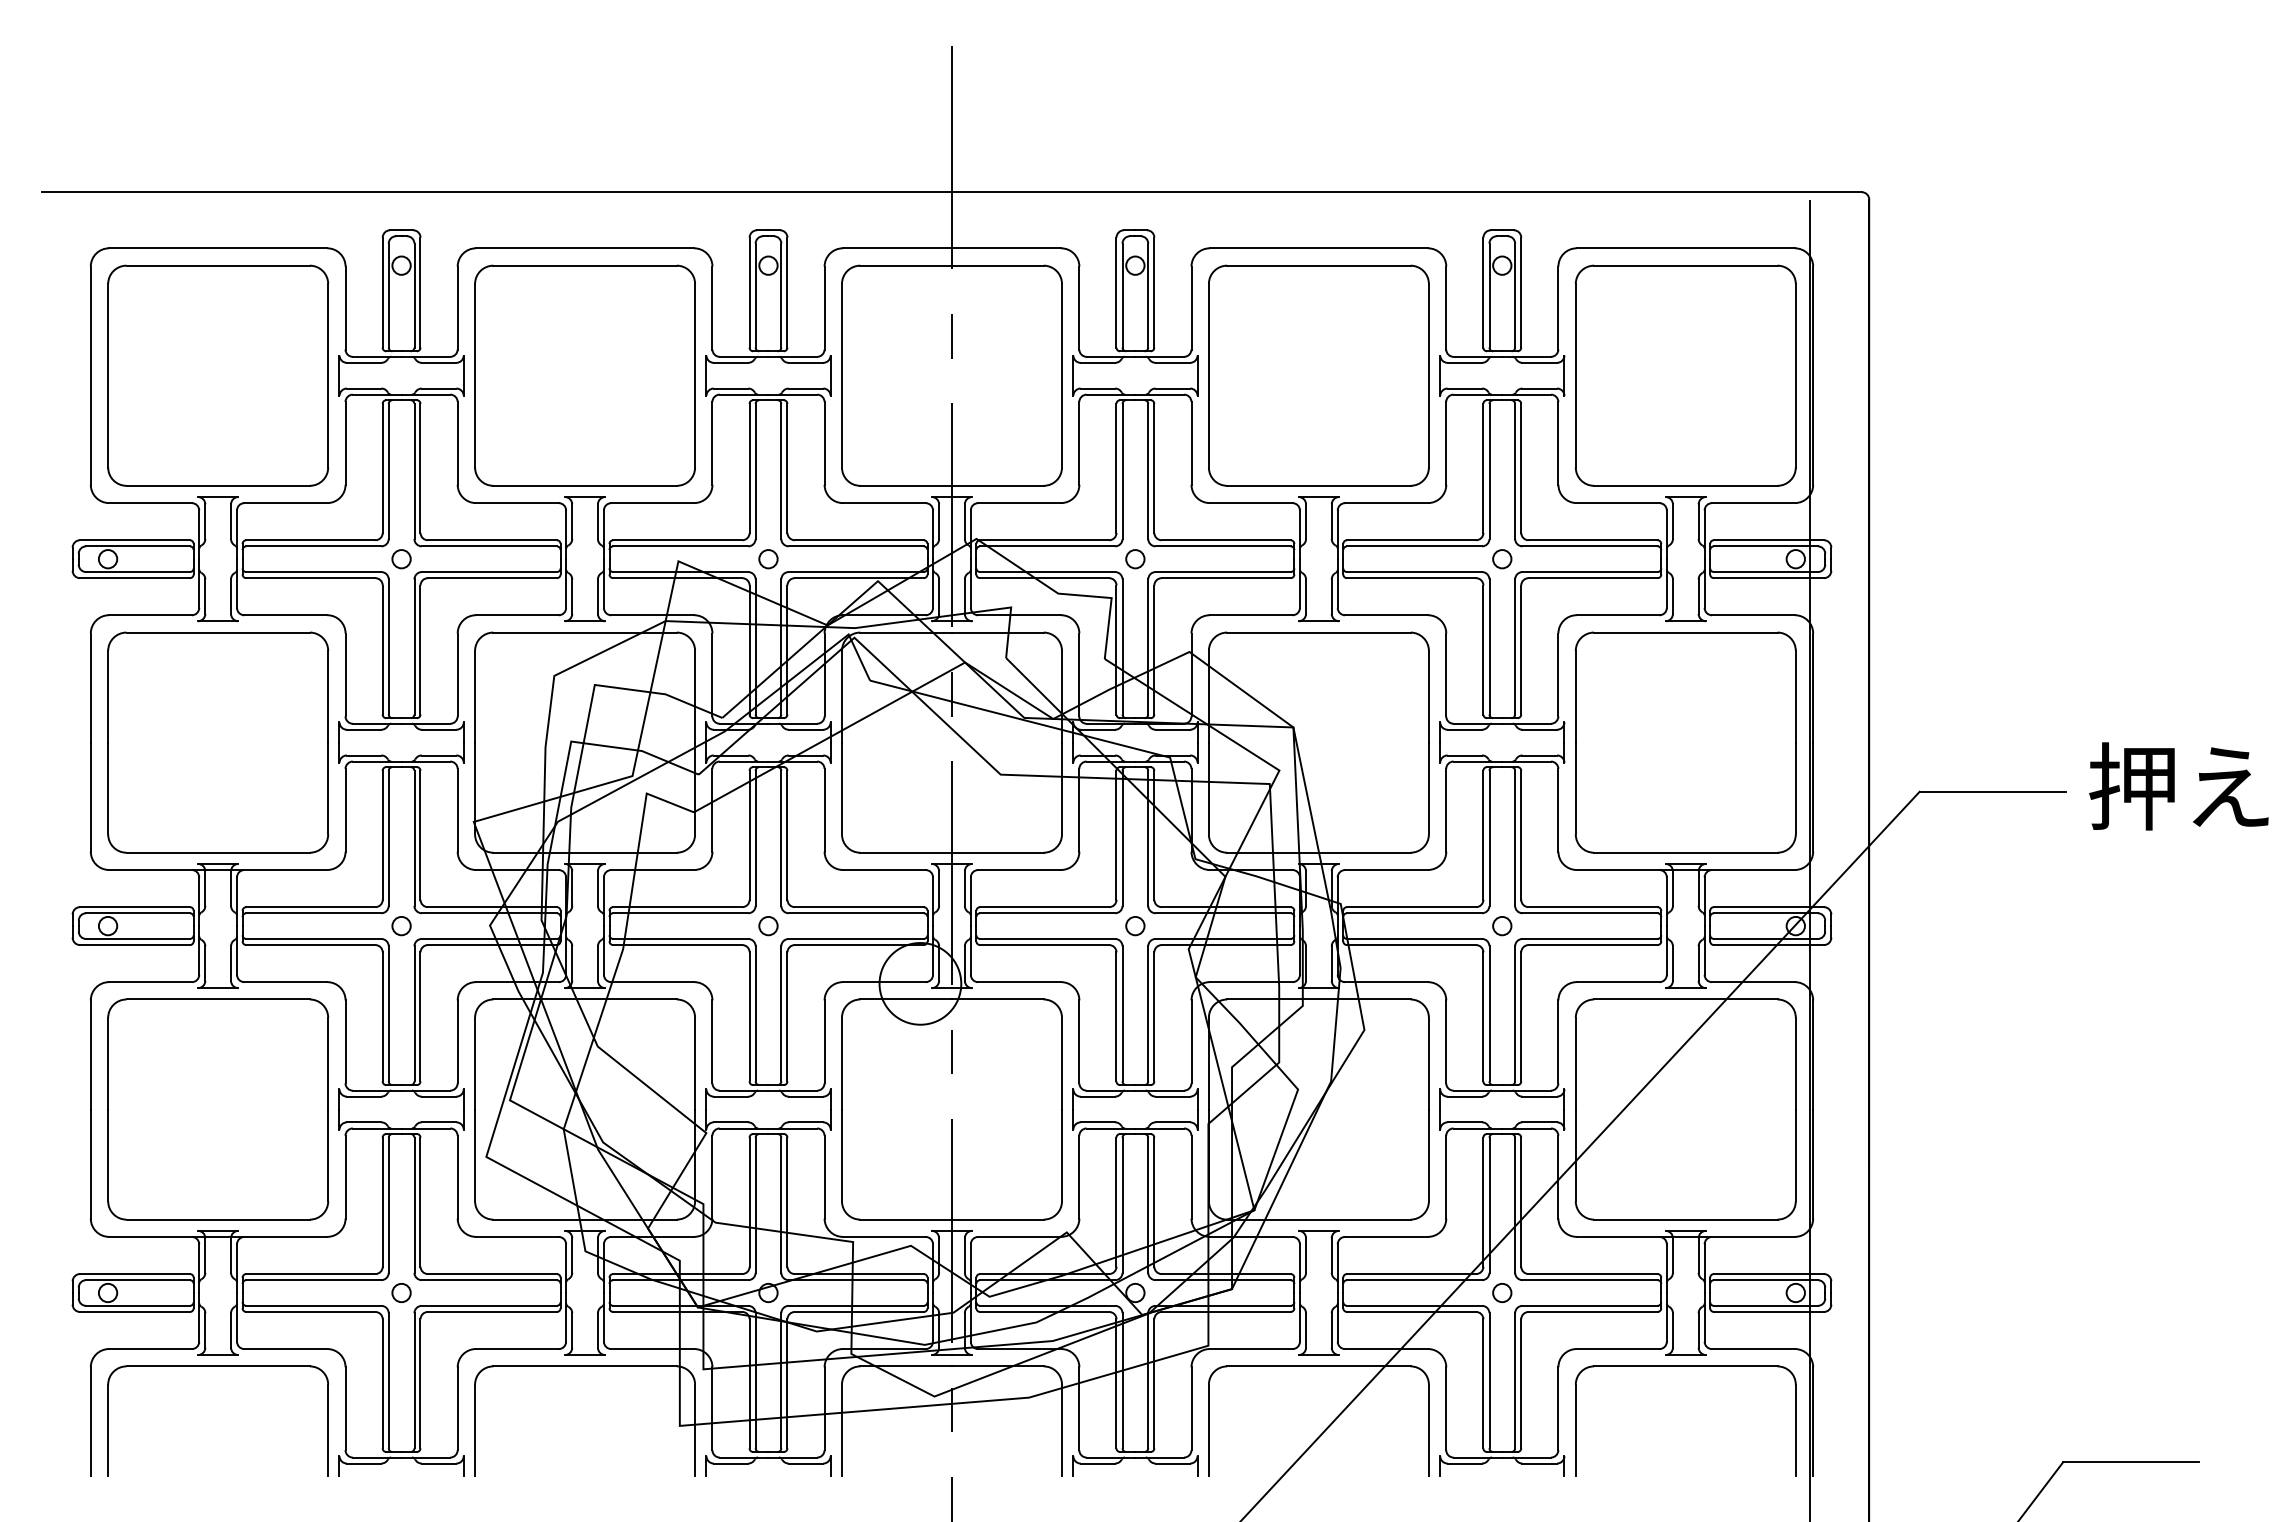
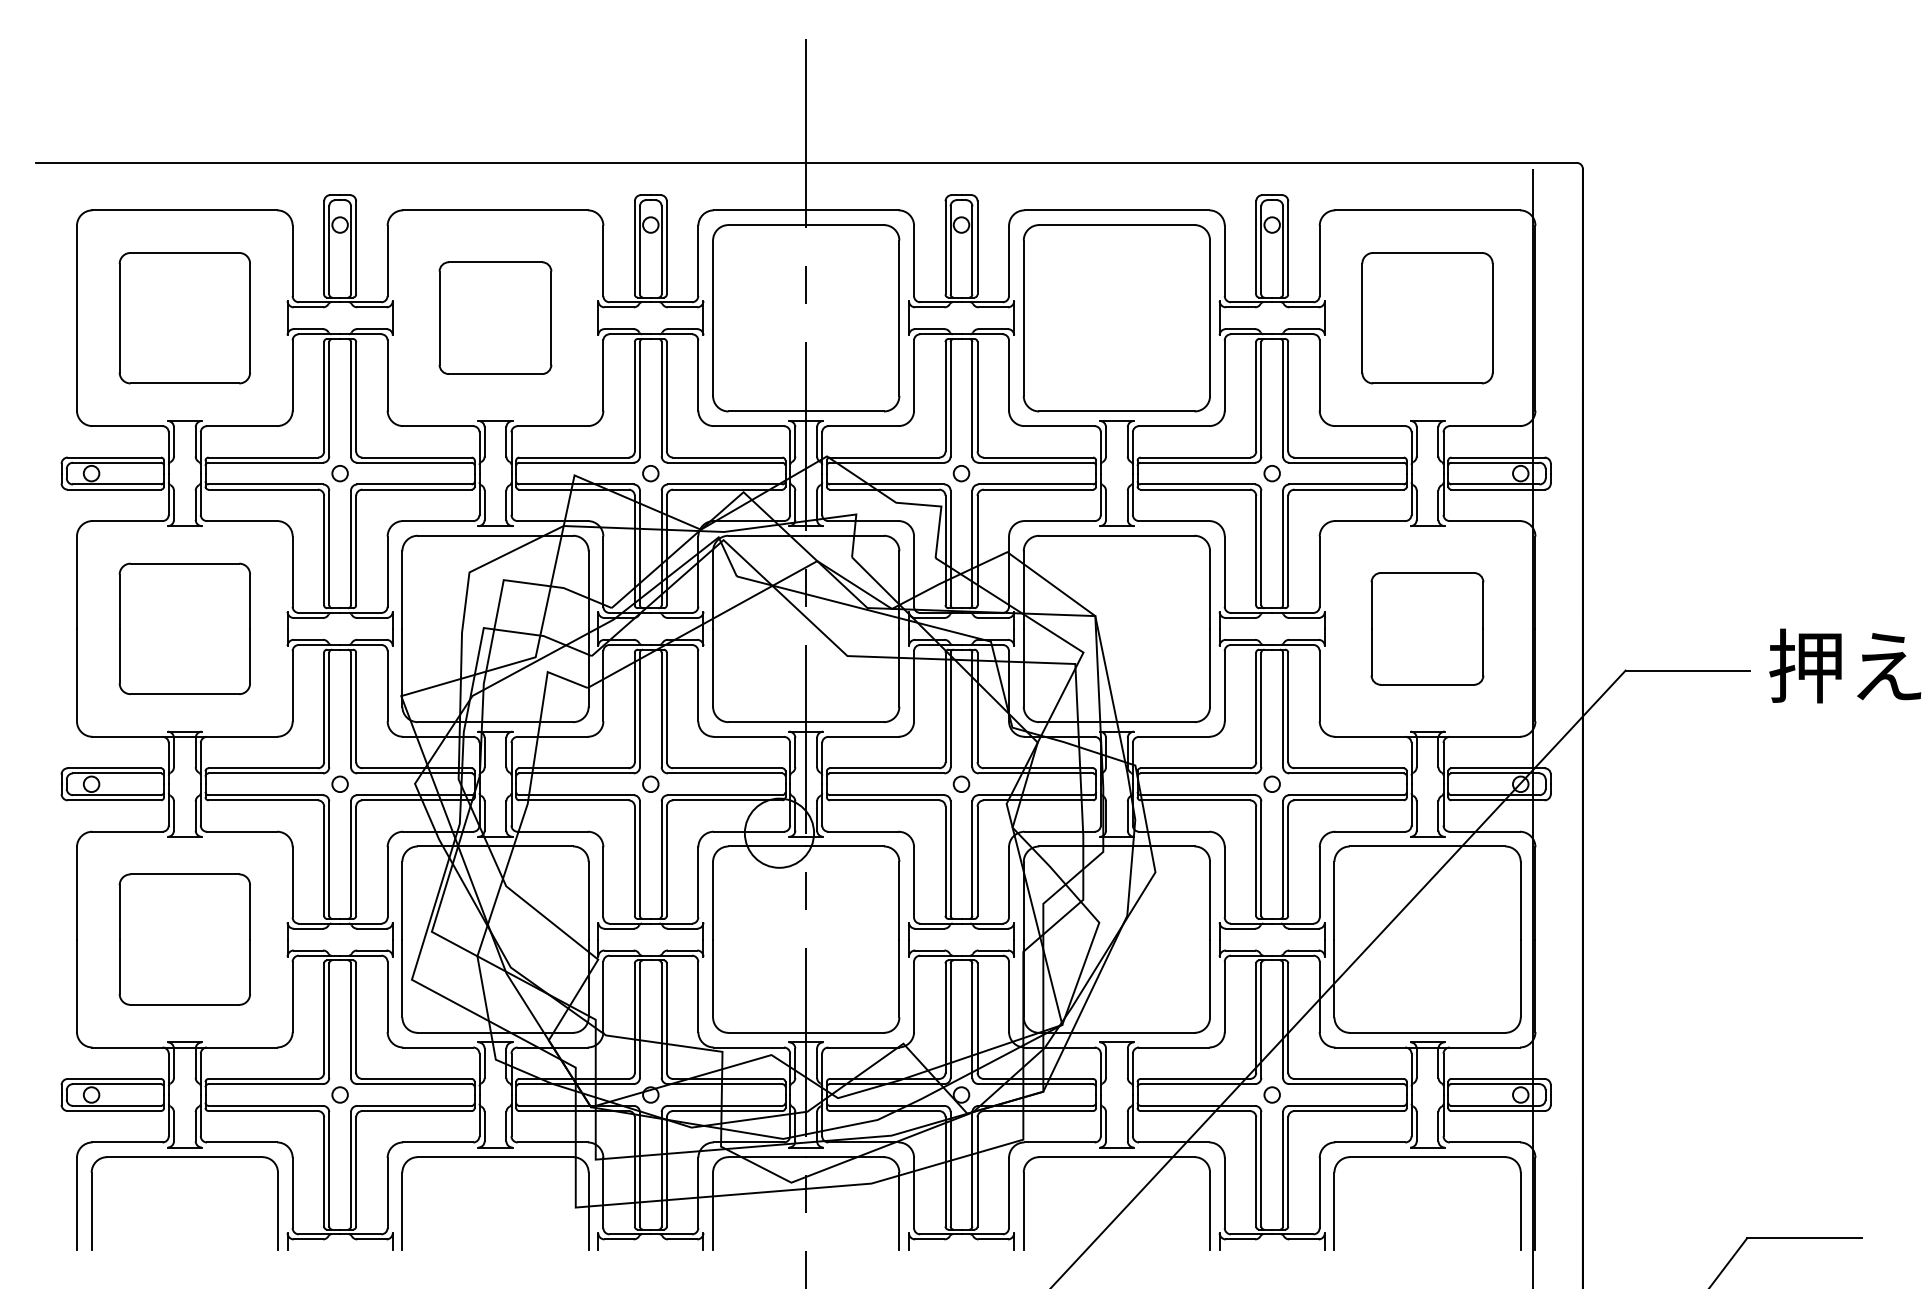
part: (218, 375) -> (185, 318), size x0.7
part: (584, 375) -> (495, 318), size x0.6
part: (1685, 375) -> (1427, 318), size x0.7
part: (218, 742) -> (185, 628), size x0.7
part: (1685, 742) -> (1427, 628), size x0.6
part: (218, 1109) -> (185, 939), size x0.7

